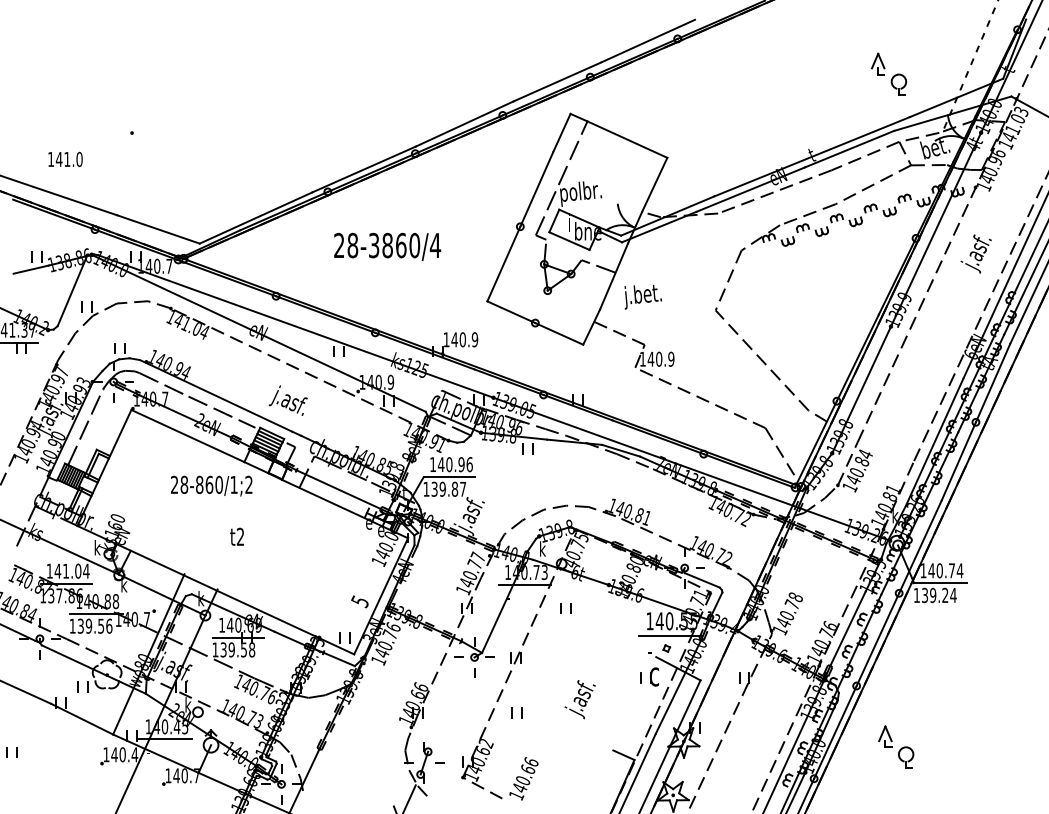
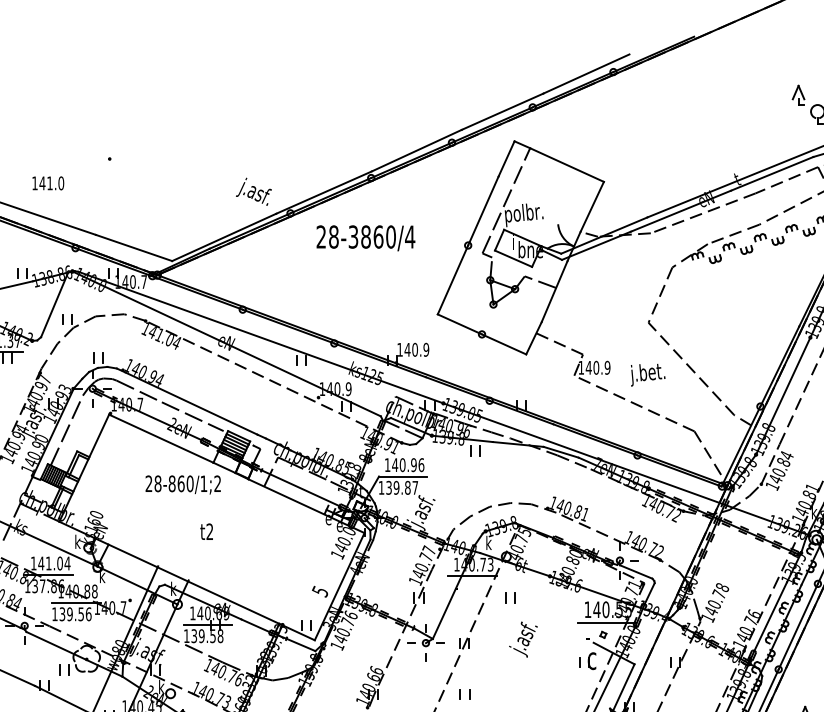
text: (387, 246) -> (365, 237), moved
text: (642, 297) -> (647, 375), moved
text: (287, 400) -> (253, 191), moved
text: (579, 699) -> (522, 639), moved

